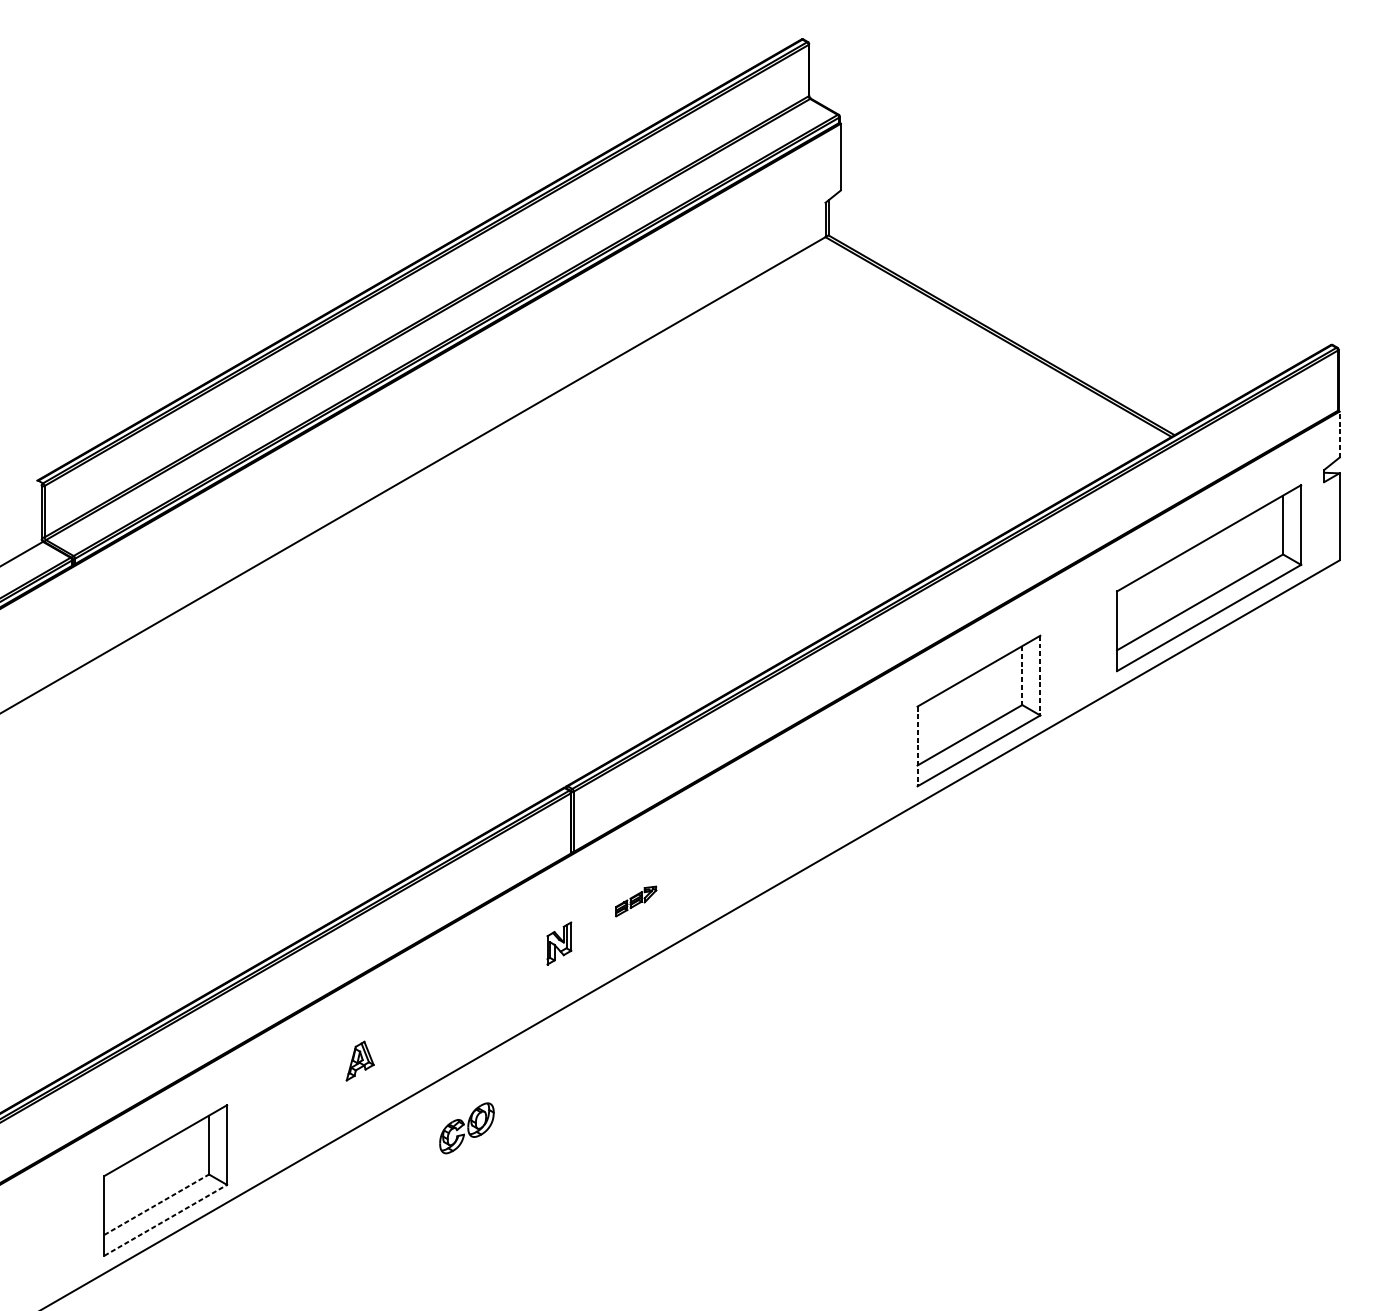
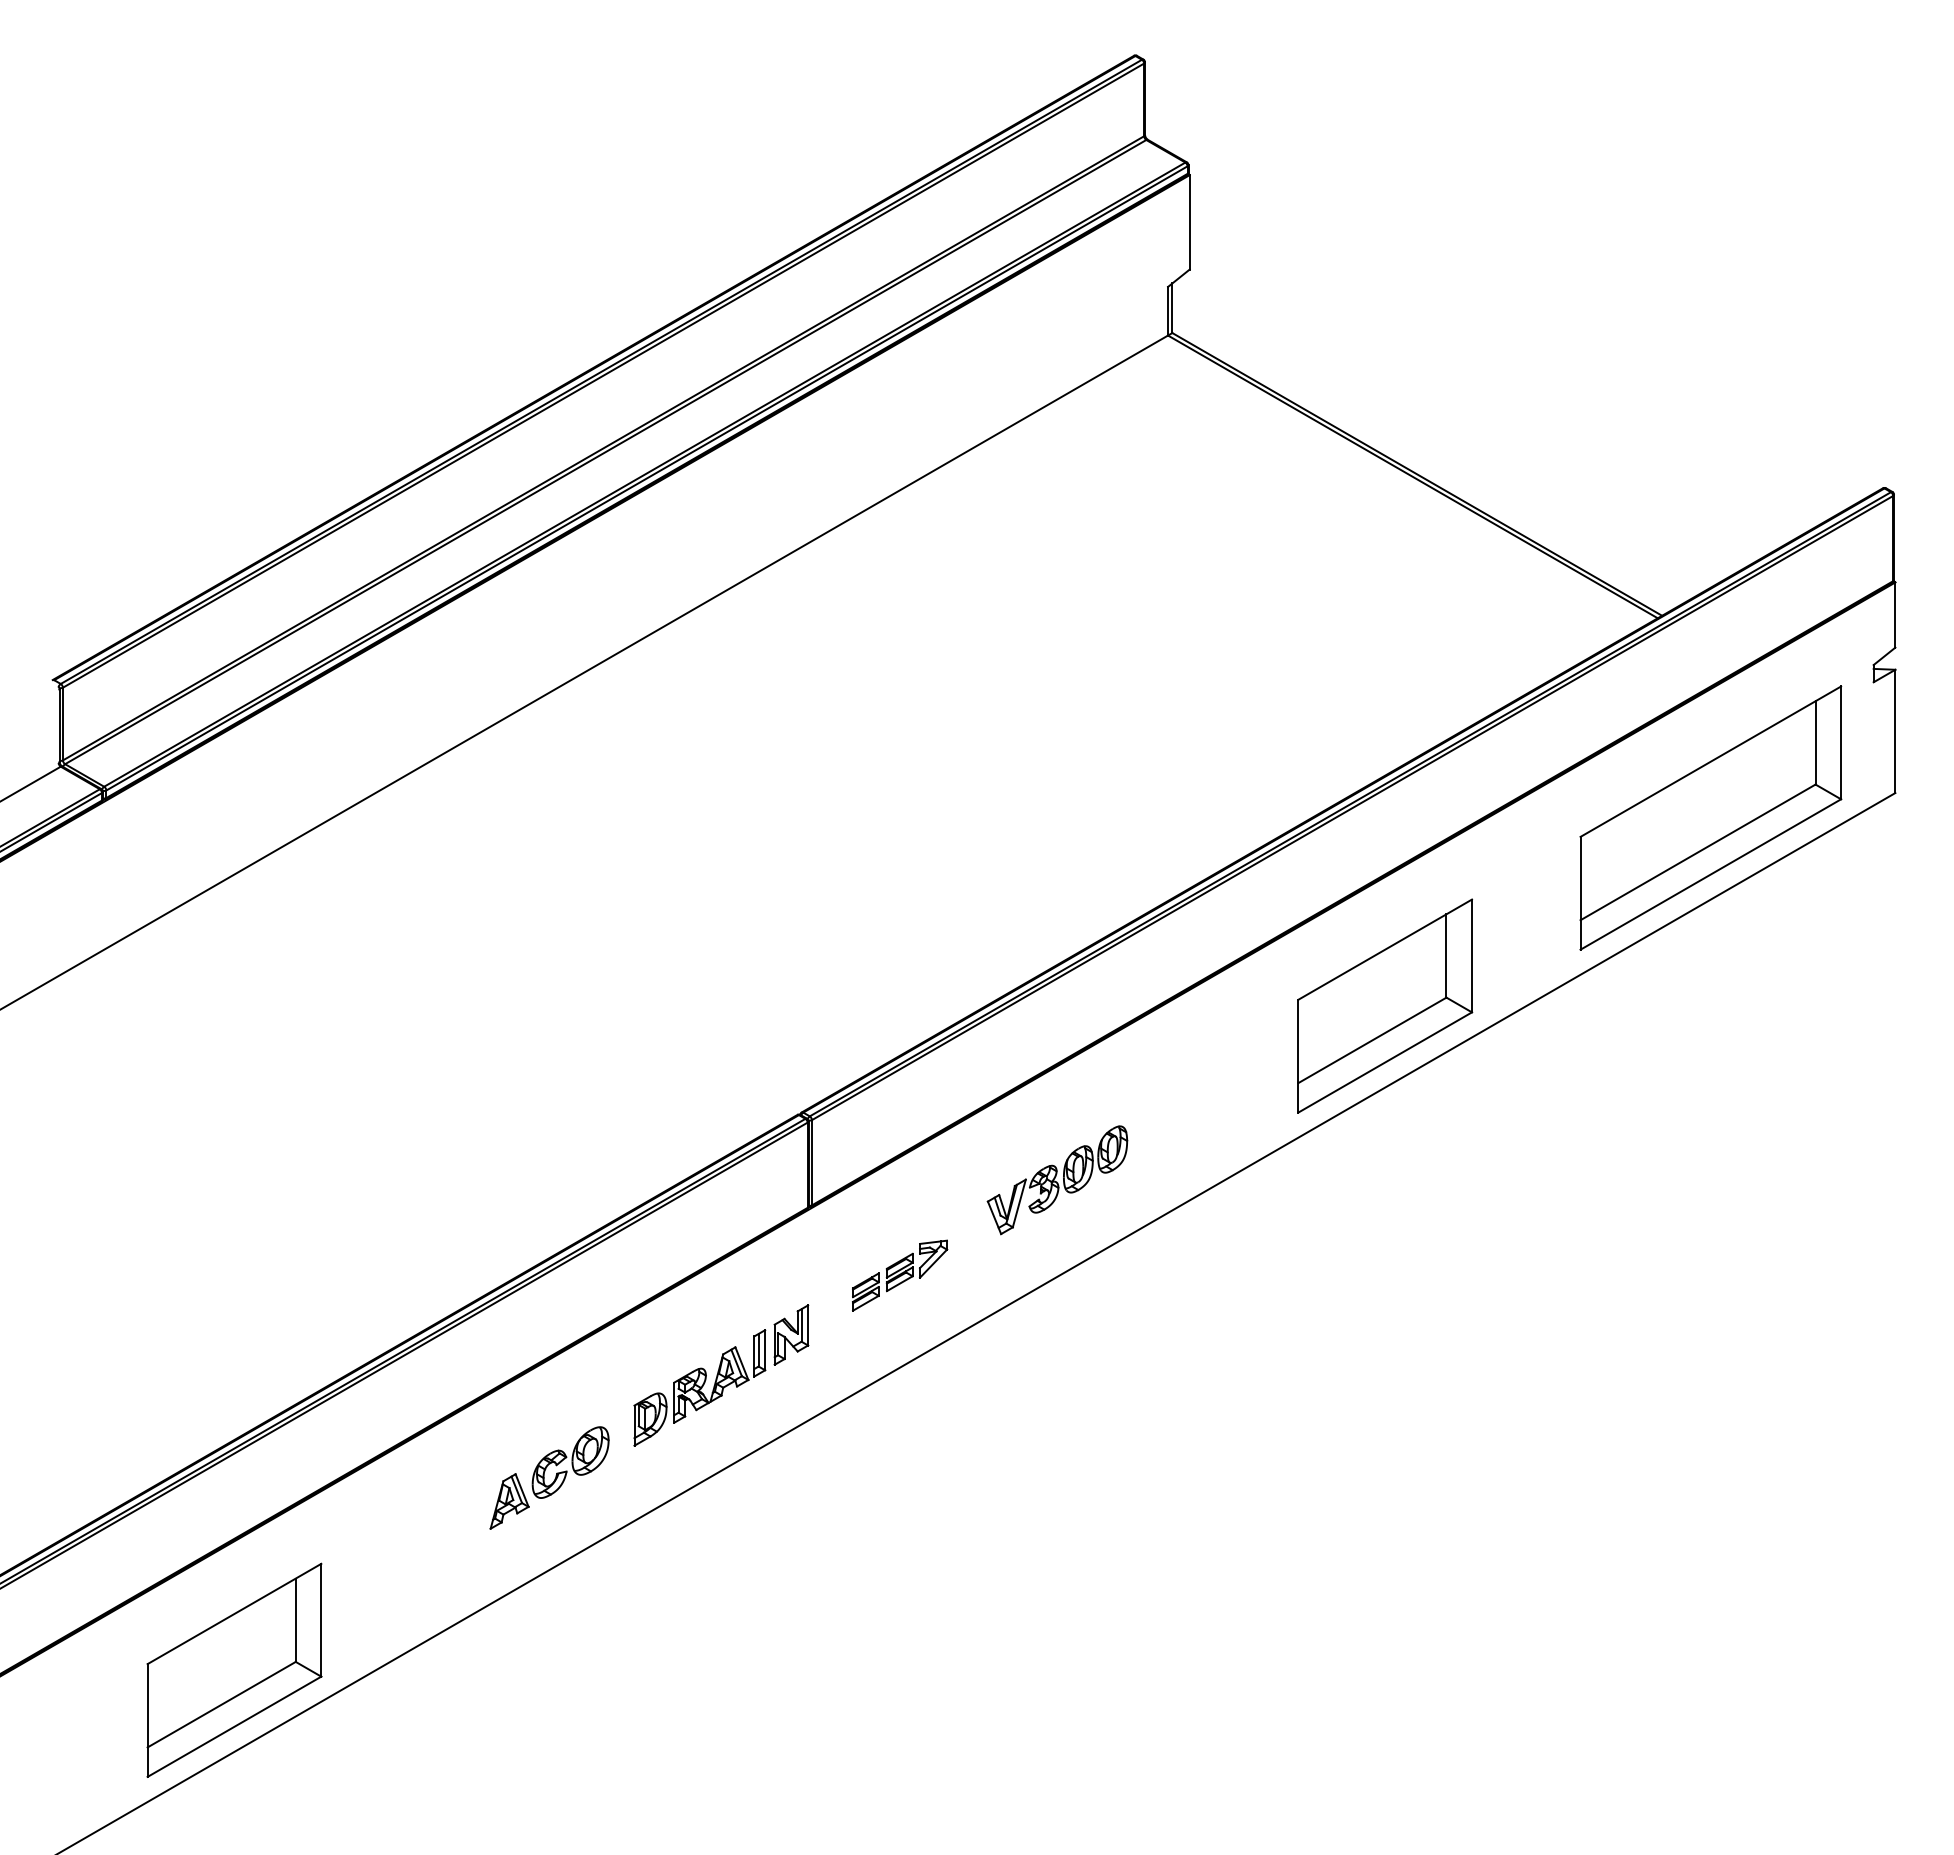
line: (1339, 435) -> (1895, 615), dashed -> solid
line: (1022, 675) -> (1446, 955), dashed -> solid
line: (1040, 675) -> (1472, 956), dashed -> solid
line: (917, 746) -> (1298, 1056), dashed -> solid
part: (747, 834) -> (1057, 1180), added
part: (636, 901) -> (900, 1275), size x1.67
part: (494, 980) -> (699, 1387), added
part: (466, 1128) -> (570, 1462), moved
line: (156, 1204) -> (221, 1704), dashed -> solid
line: (165, 1220) -> (234, 1726), dashed -> solid

